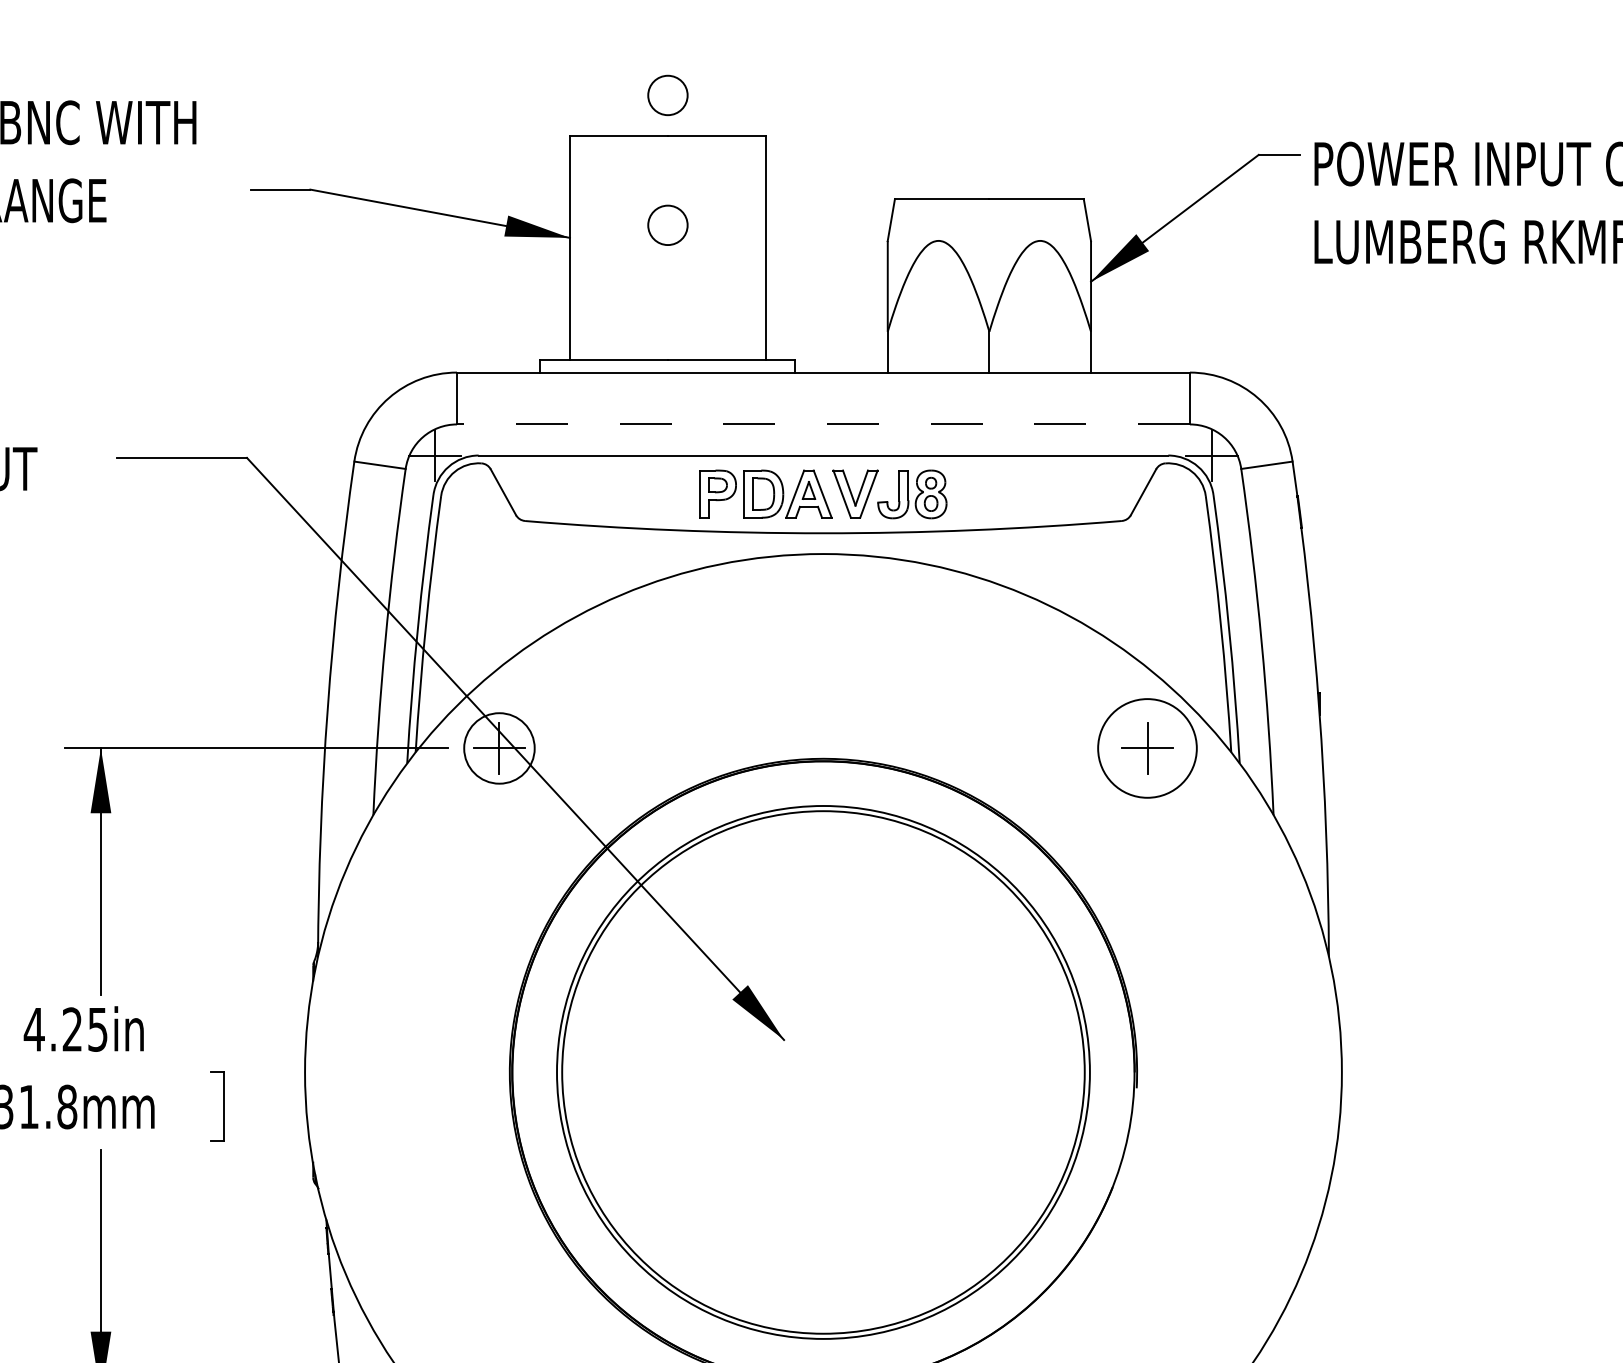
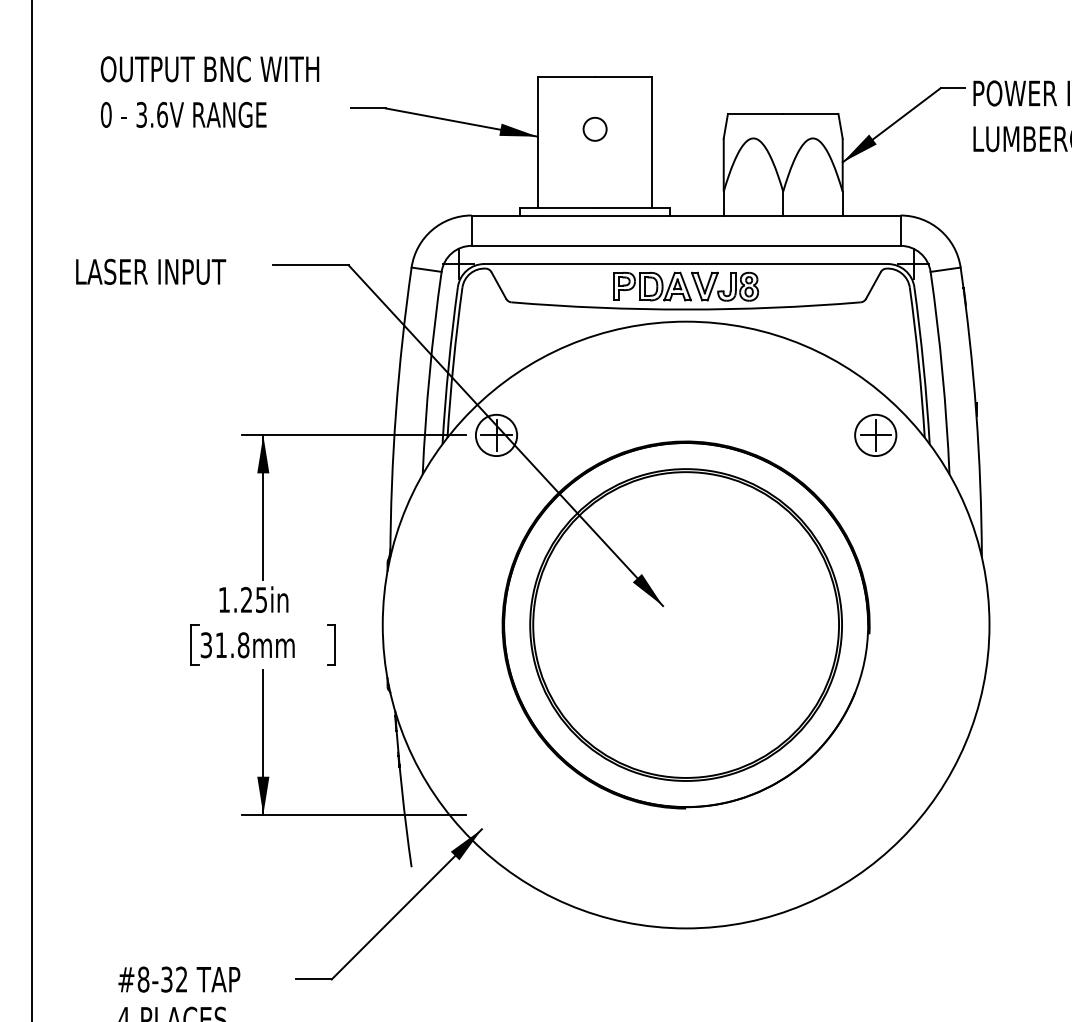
circle: (666, 94) -> (594, 52), removed
line: (822, 423) -> (685, 245), dashed -> solid
circle: (1147, 748) -> (875, 435), size x0.71
text: (34, 1028) -> (224, 599), 4.25in -> 1.25in

